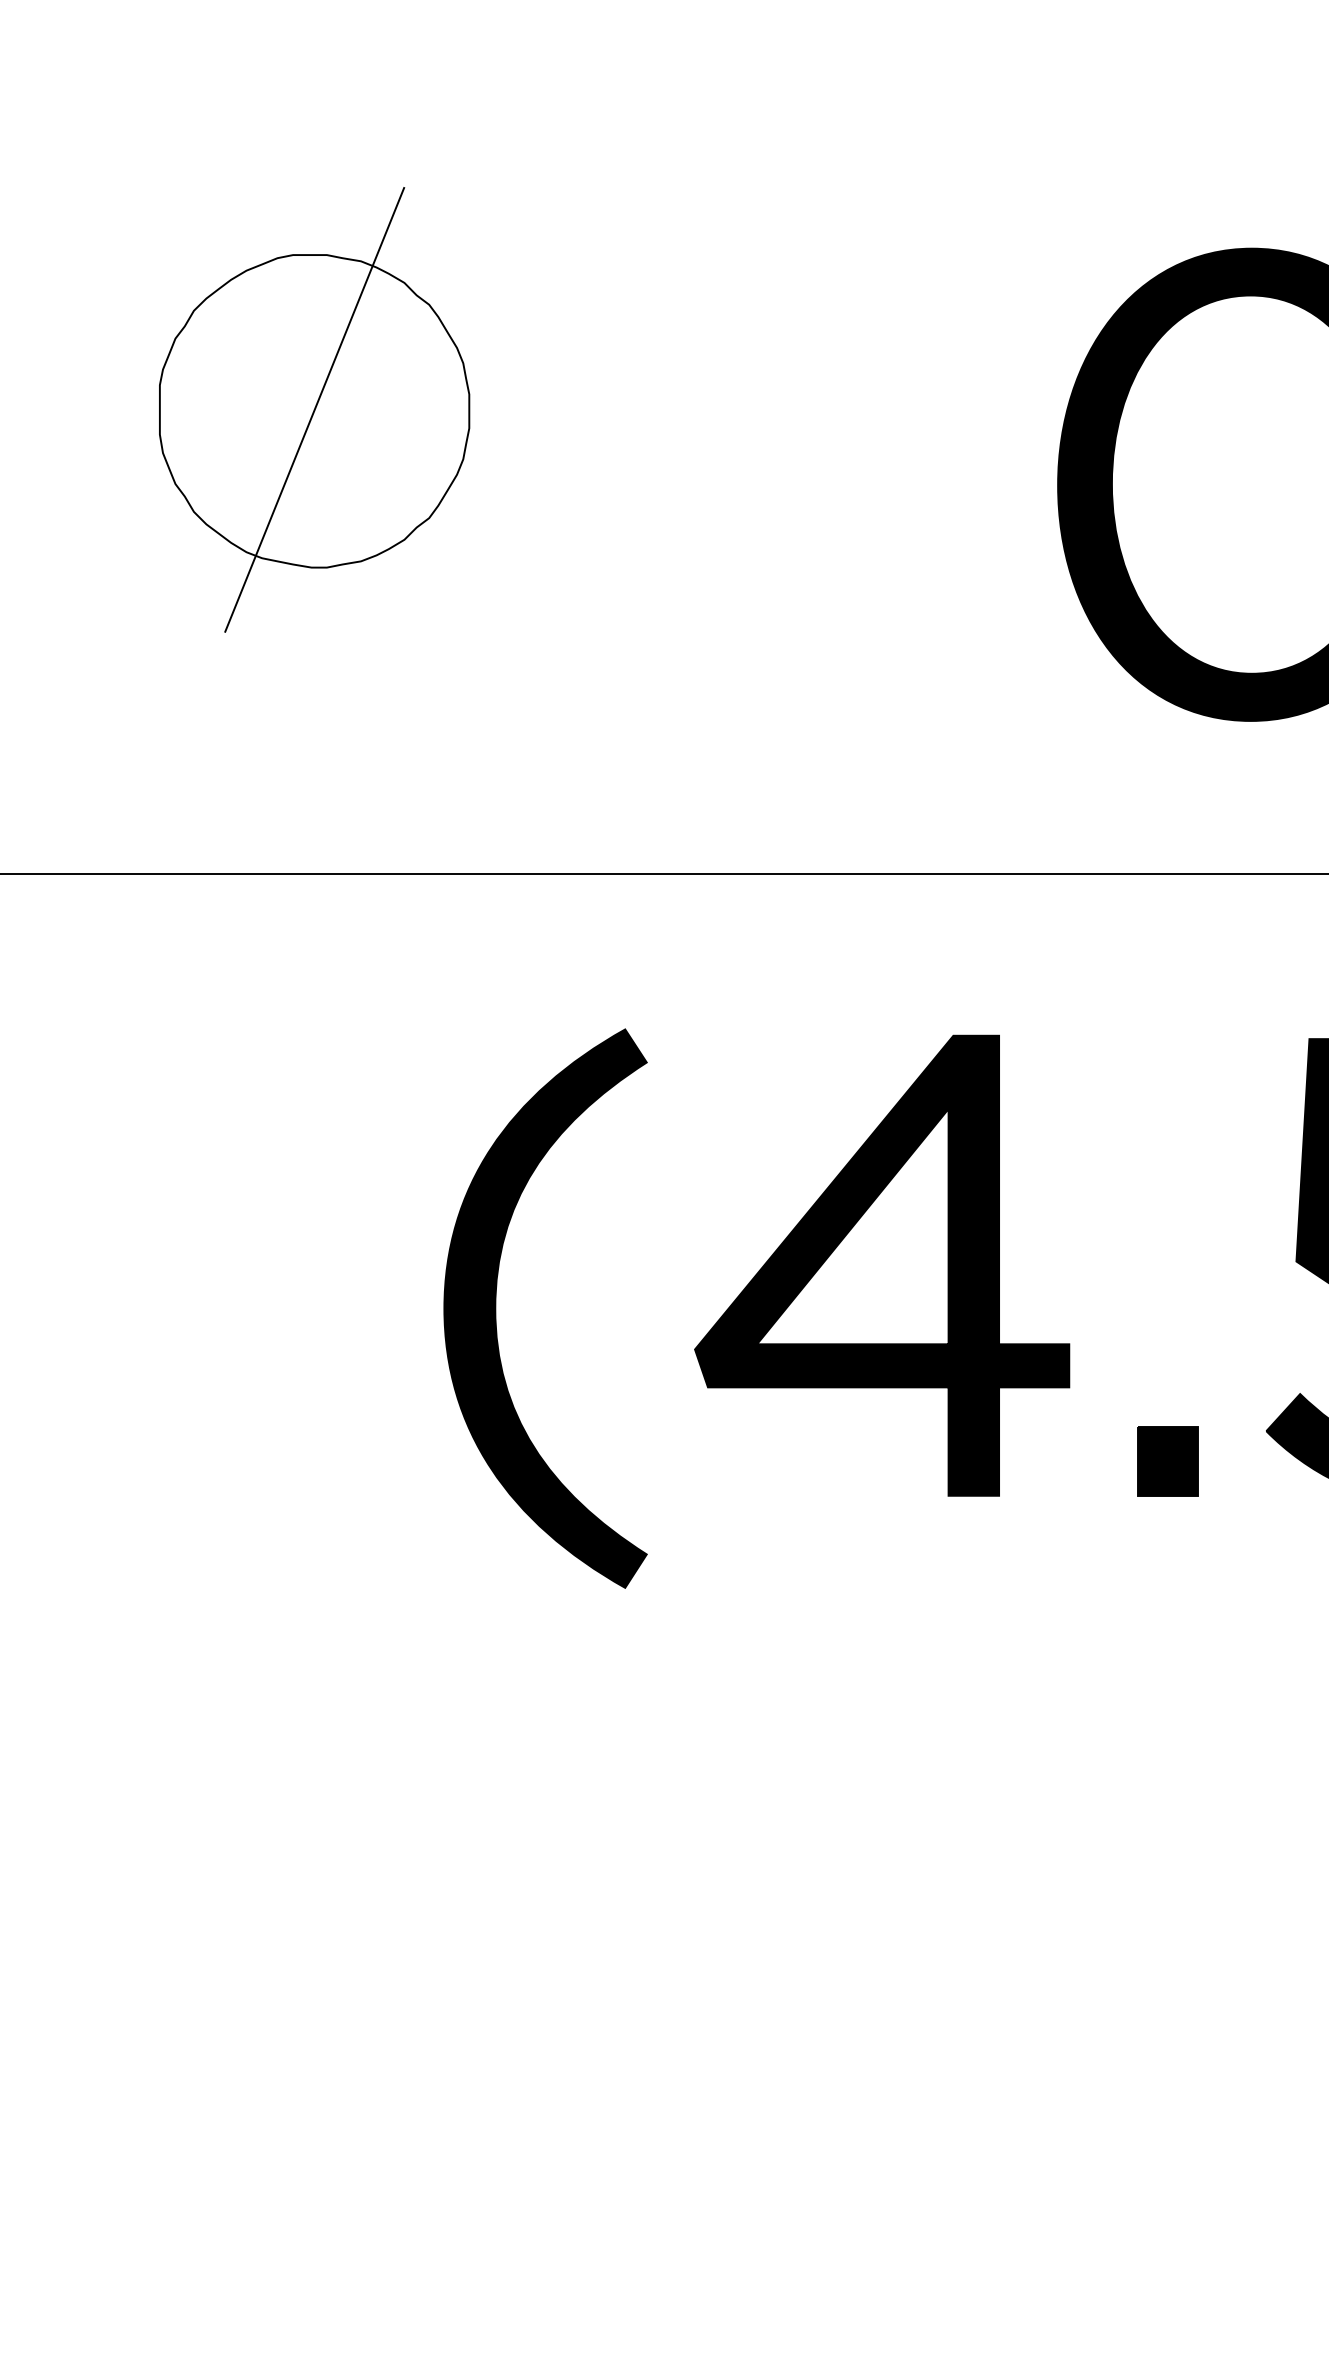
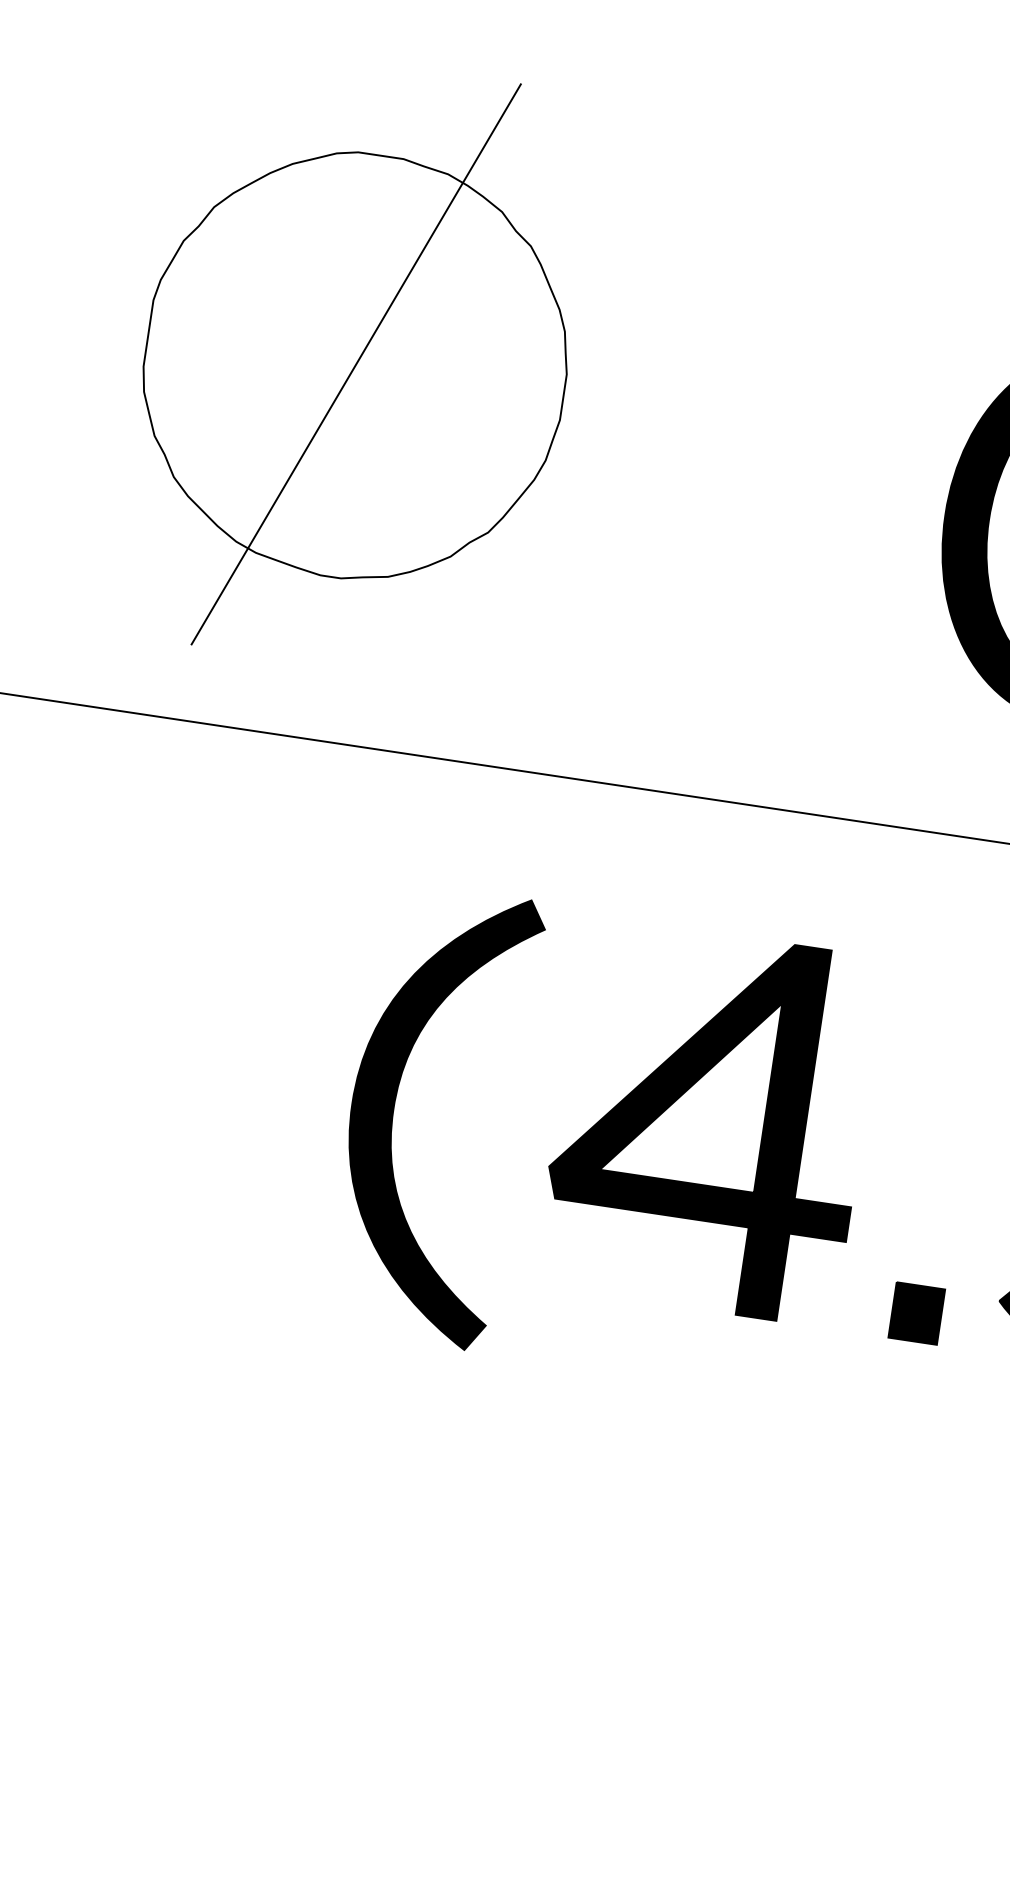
part: (314, 409) -> (356, 364), size x1.67

